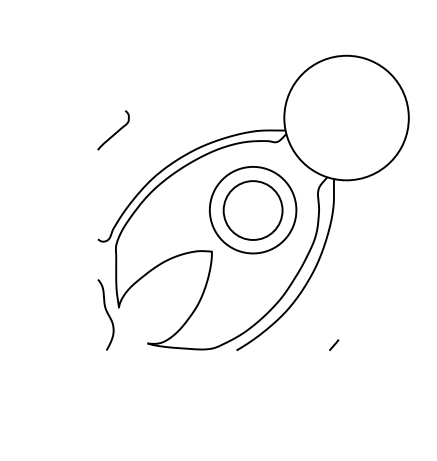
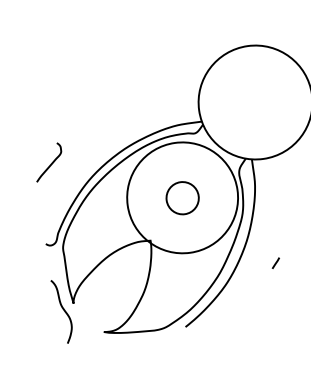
curve: (115, 132) -> (50, 164), moved
circle: (252, 209) -> (181, 197), size x1.4
circle: (252, 210) -> (182, 198), size x0.6
line: (334, 344) -> (276, 262), moved

